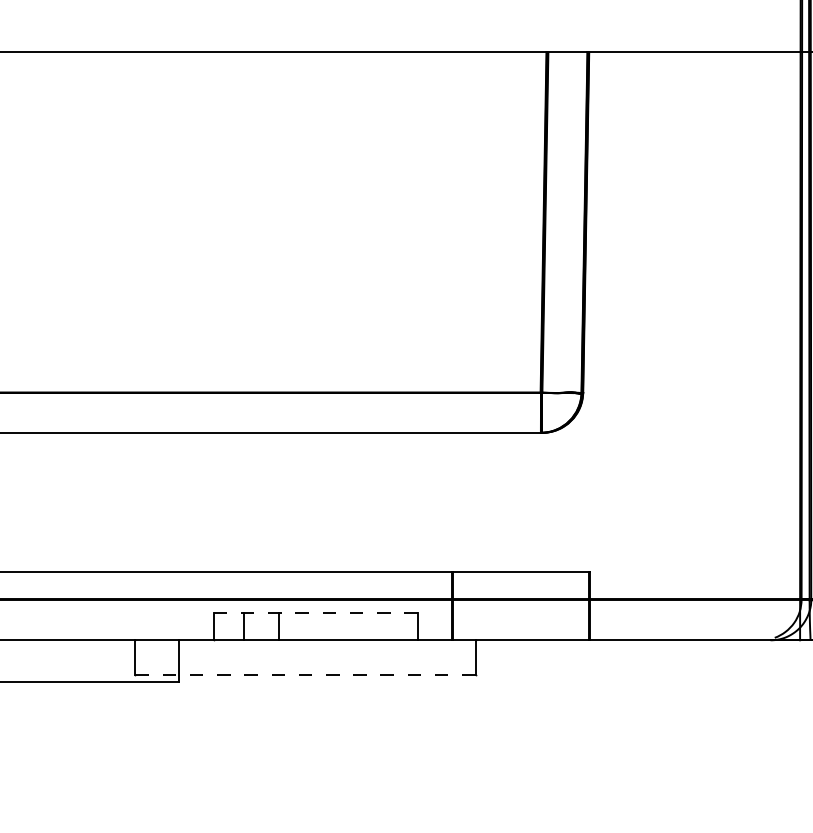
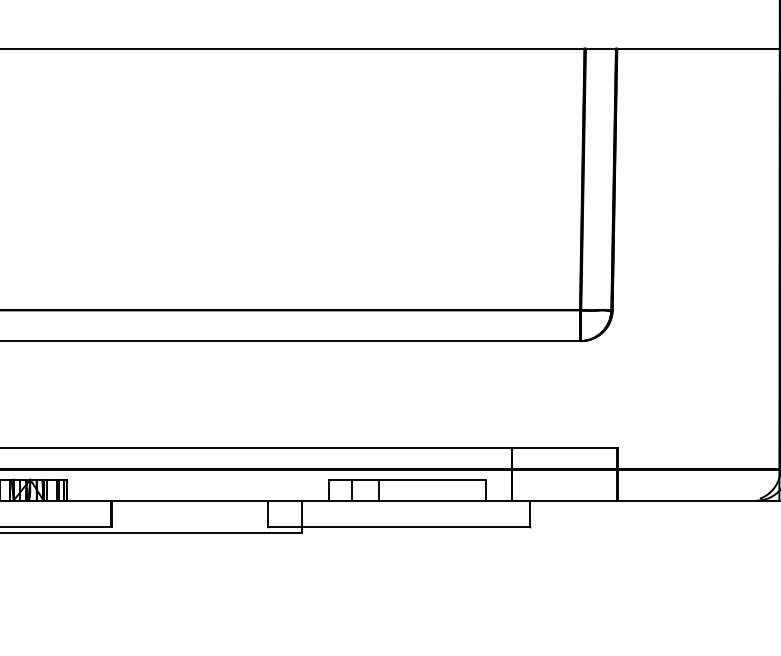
line: (316, 612) -> (407, 479), dashed -> solid
line: (305, 675) -> (399, 527), dashed -> solid

